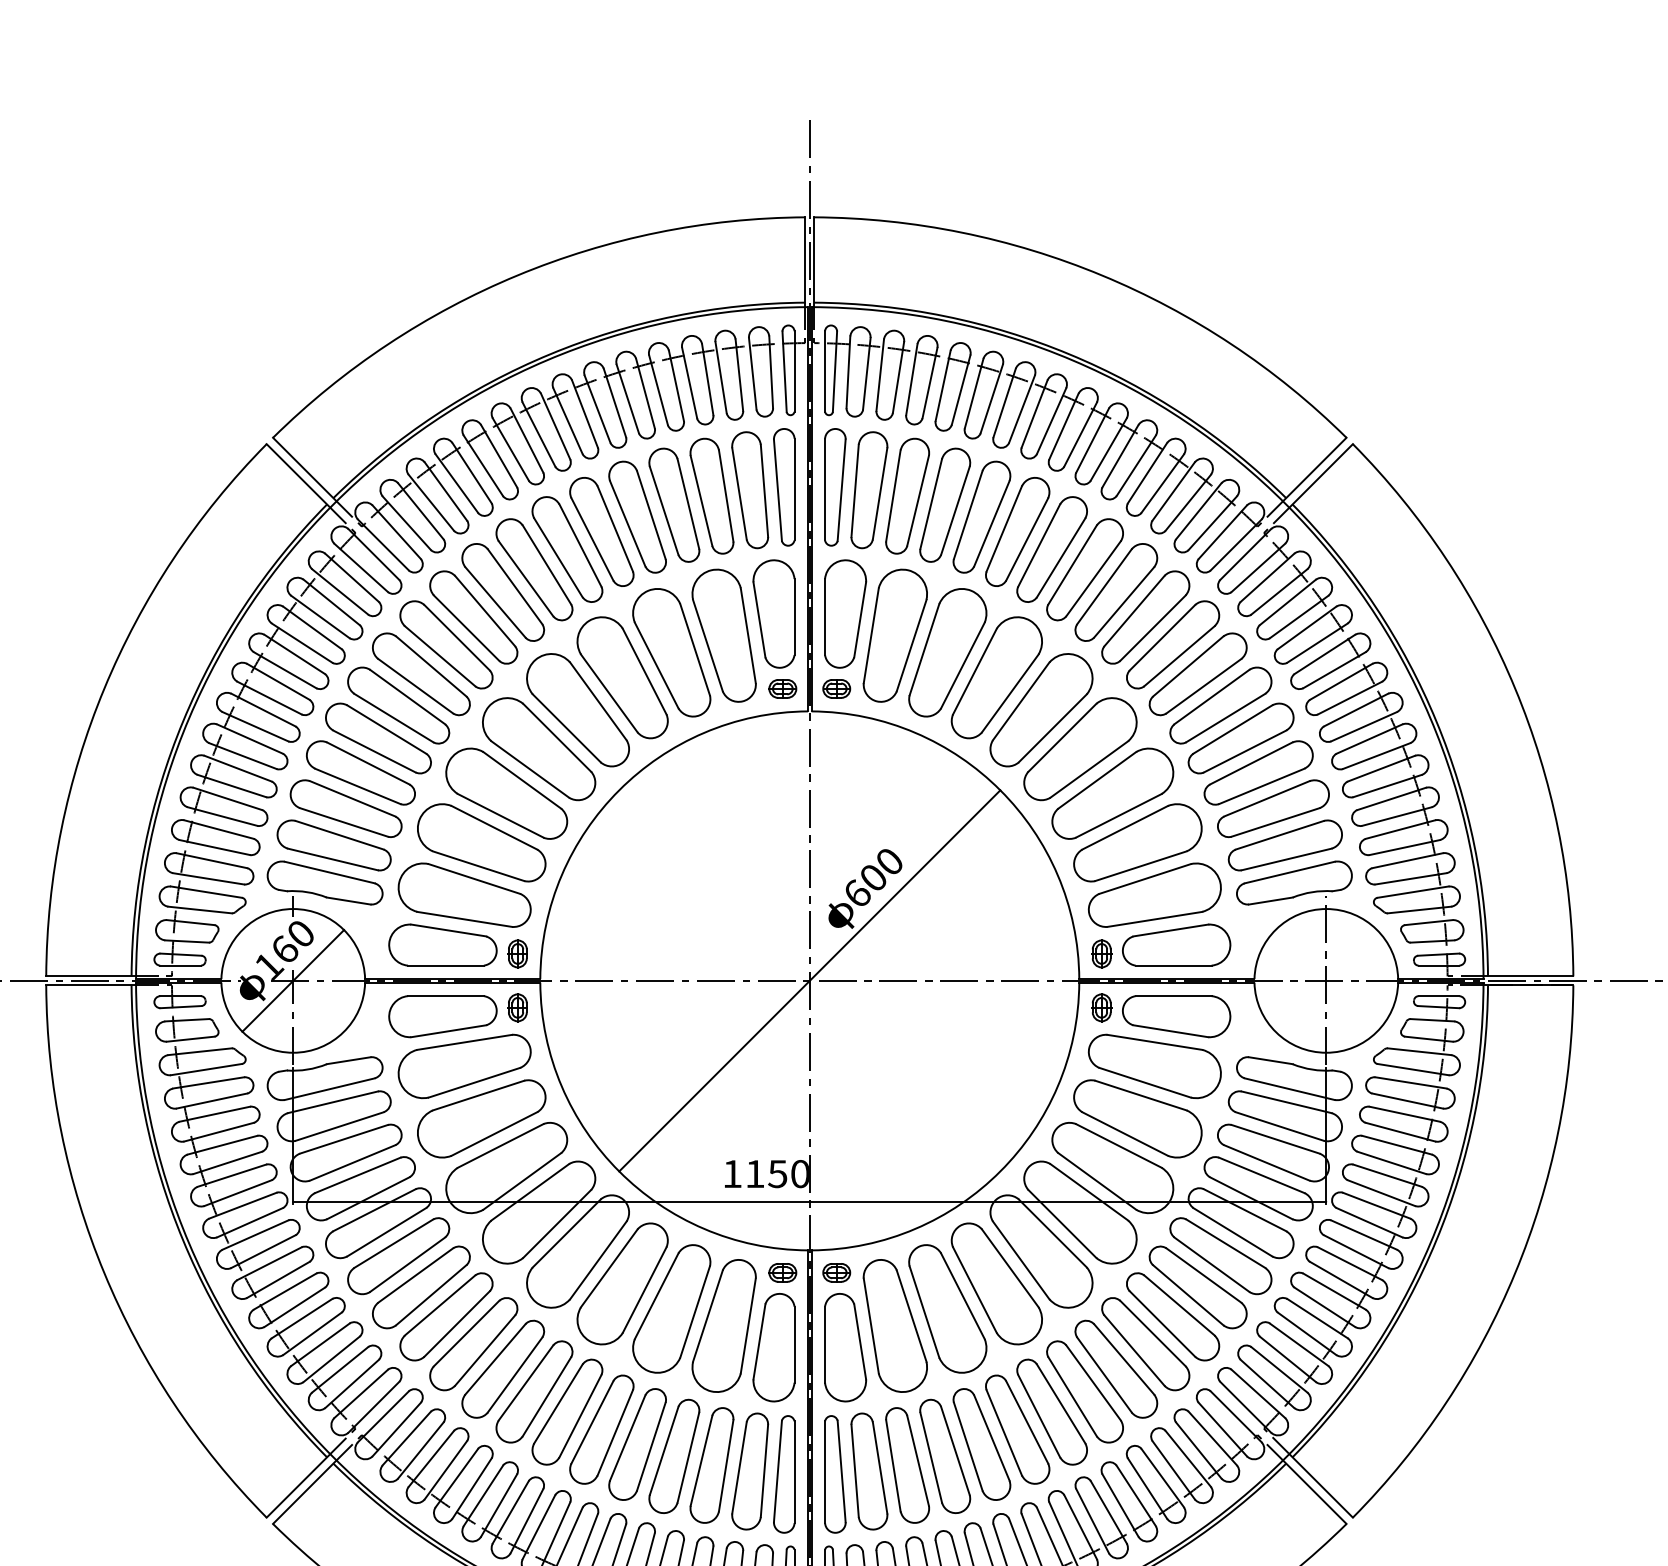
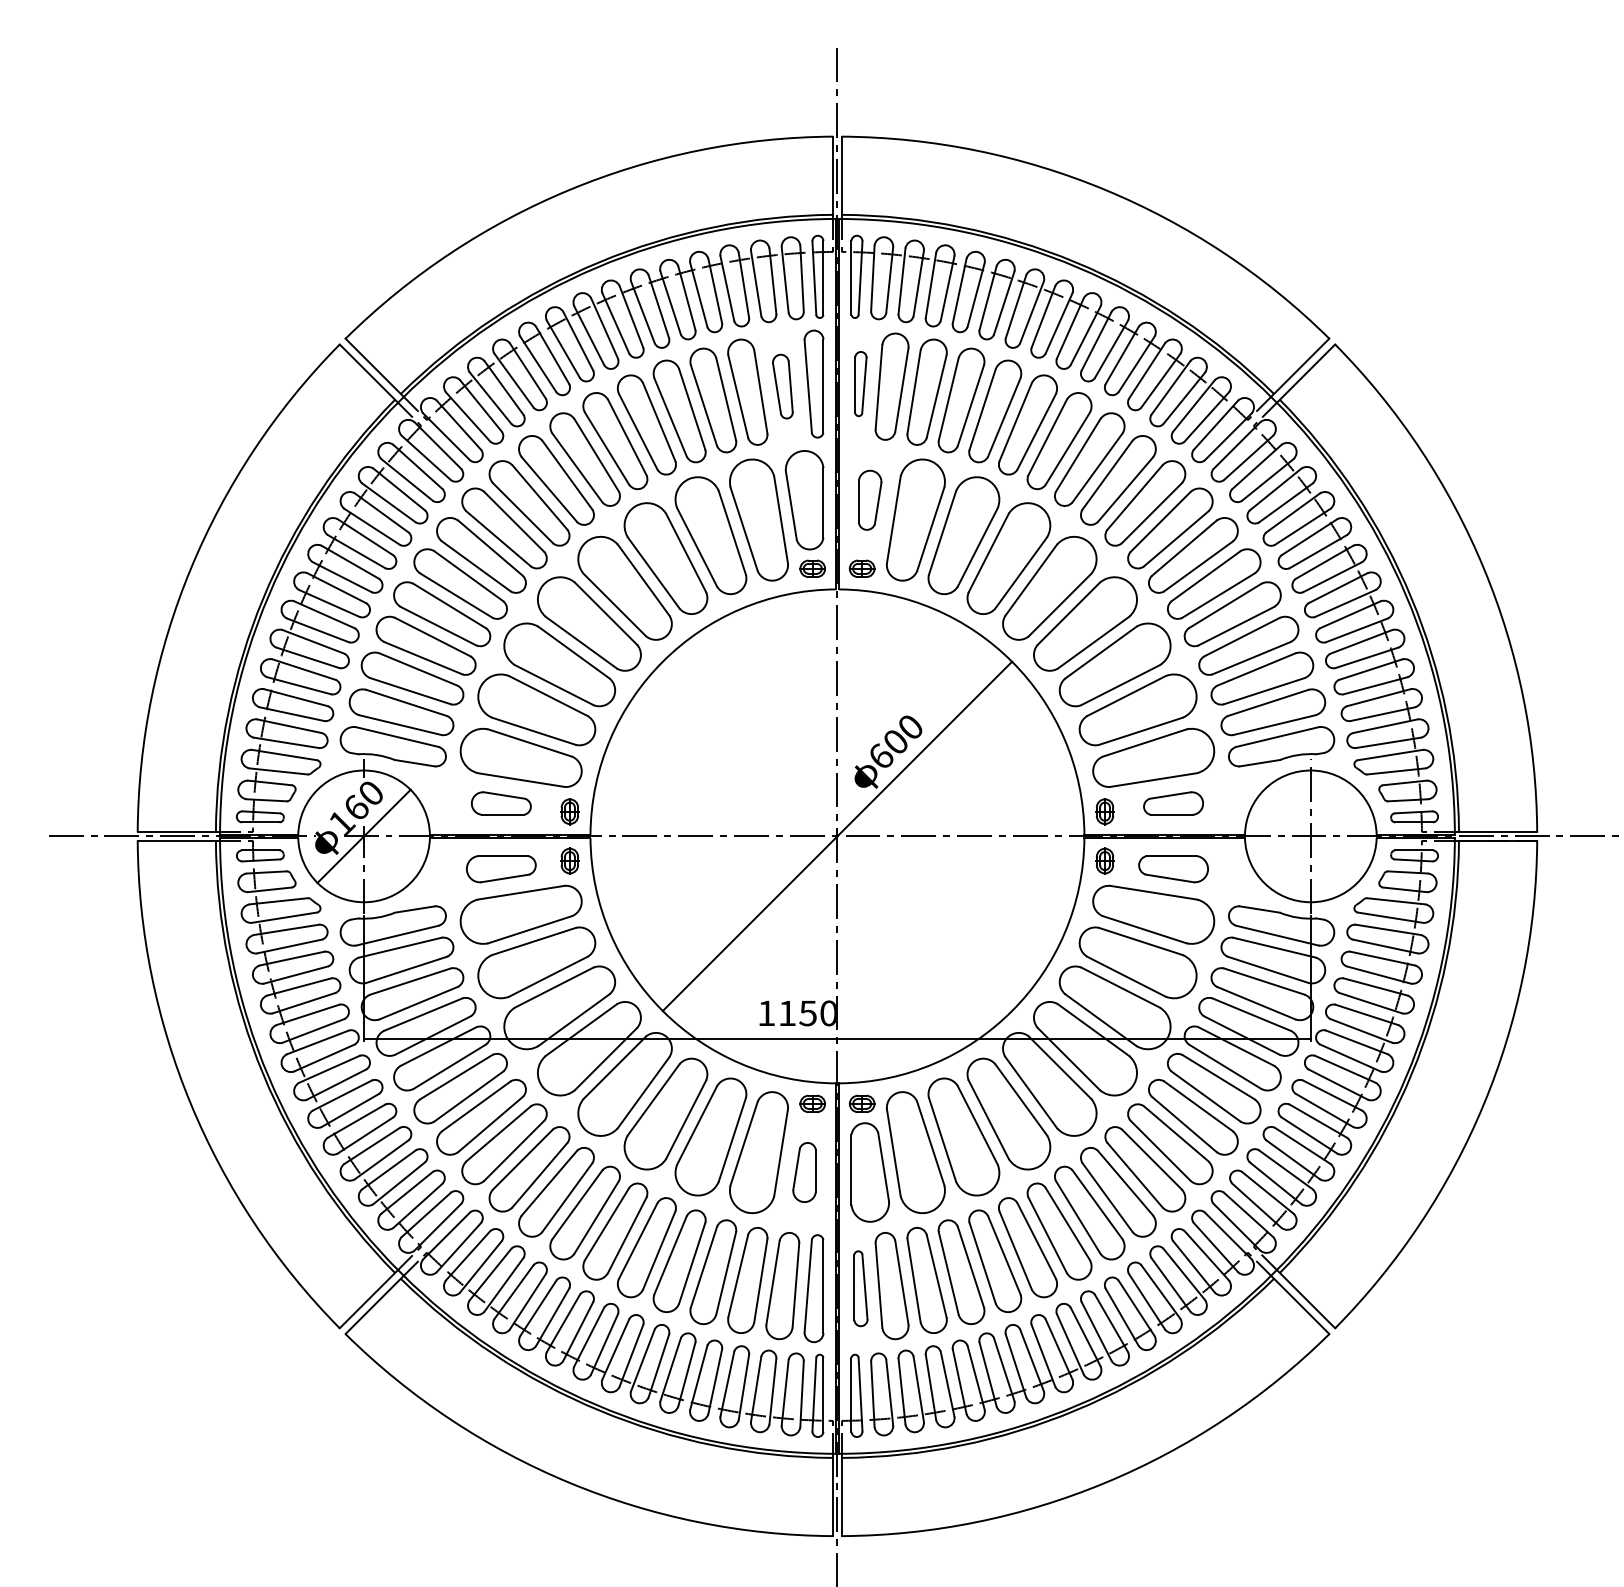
part: (834, 486) -> (860, 383), size x0.6
part: (749, 489) -> (782, 386), size x0.6
part: (844, 614) -> (869, 500), size x0.6
part: (443, 944) -> (501, 803), size x0.6
part: (1176, 944) -> (1173, 803), size x0.6
part: (443, 1015) -> (501, 868), size x0.7
part: (1176, 1015) -> (1173, 868), size x0.7
part: (773, 1347) -> (804, 1172), size x0.6
part: (834, 1474) -> (860, 1288), size x0.7

